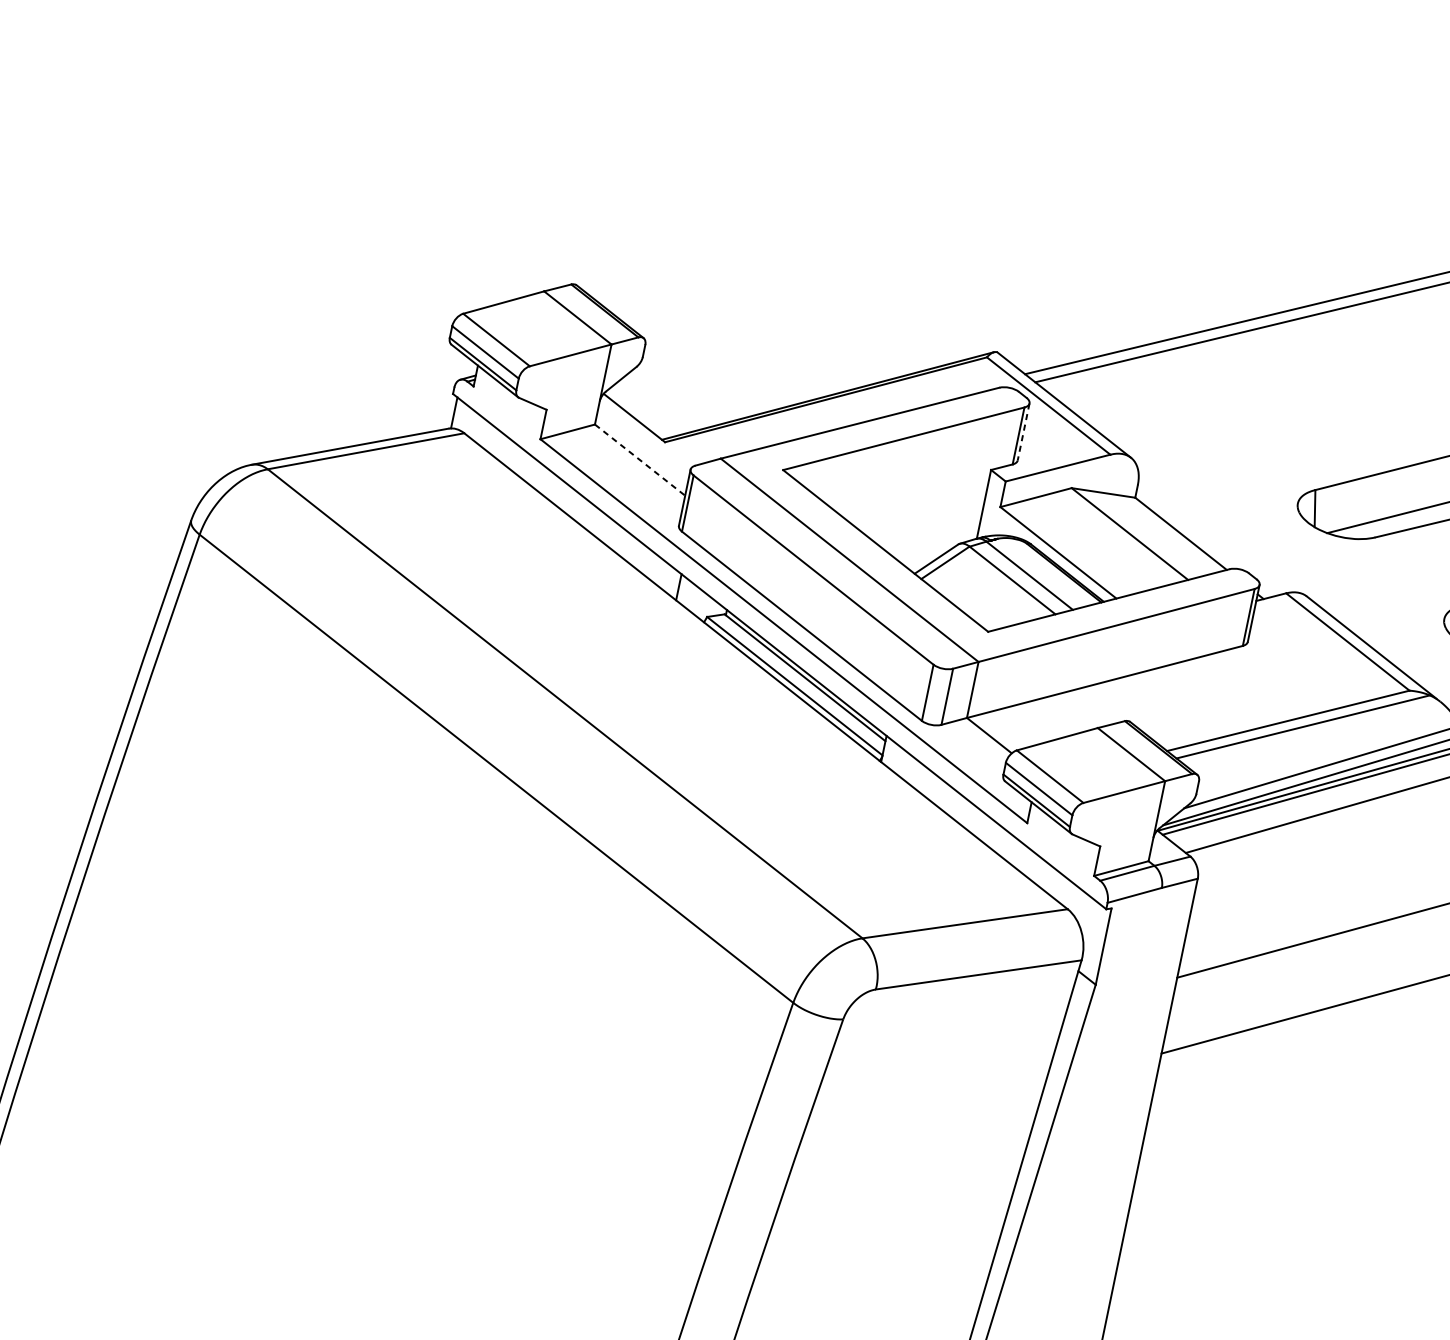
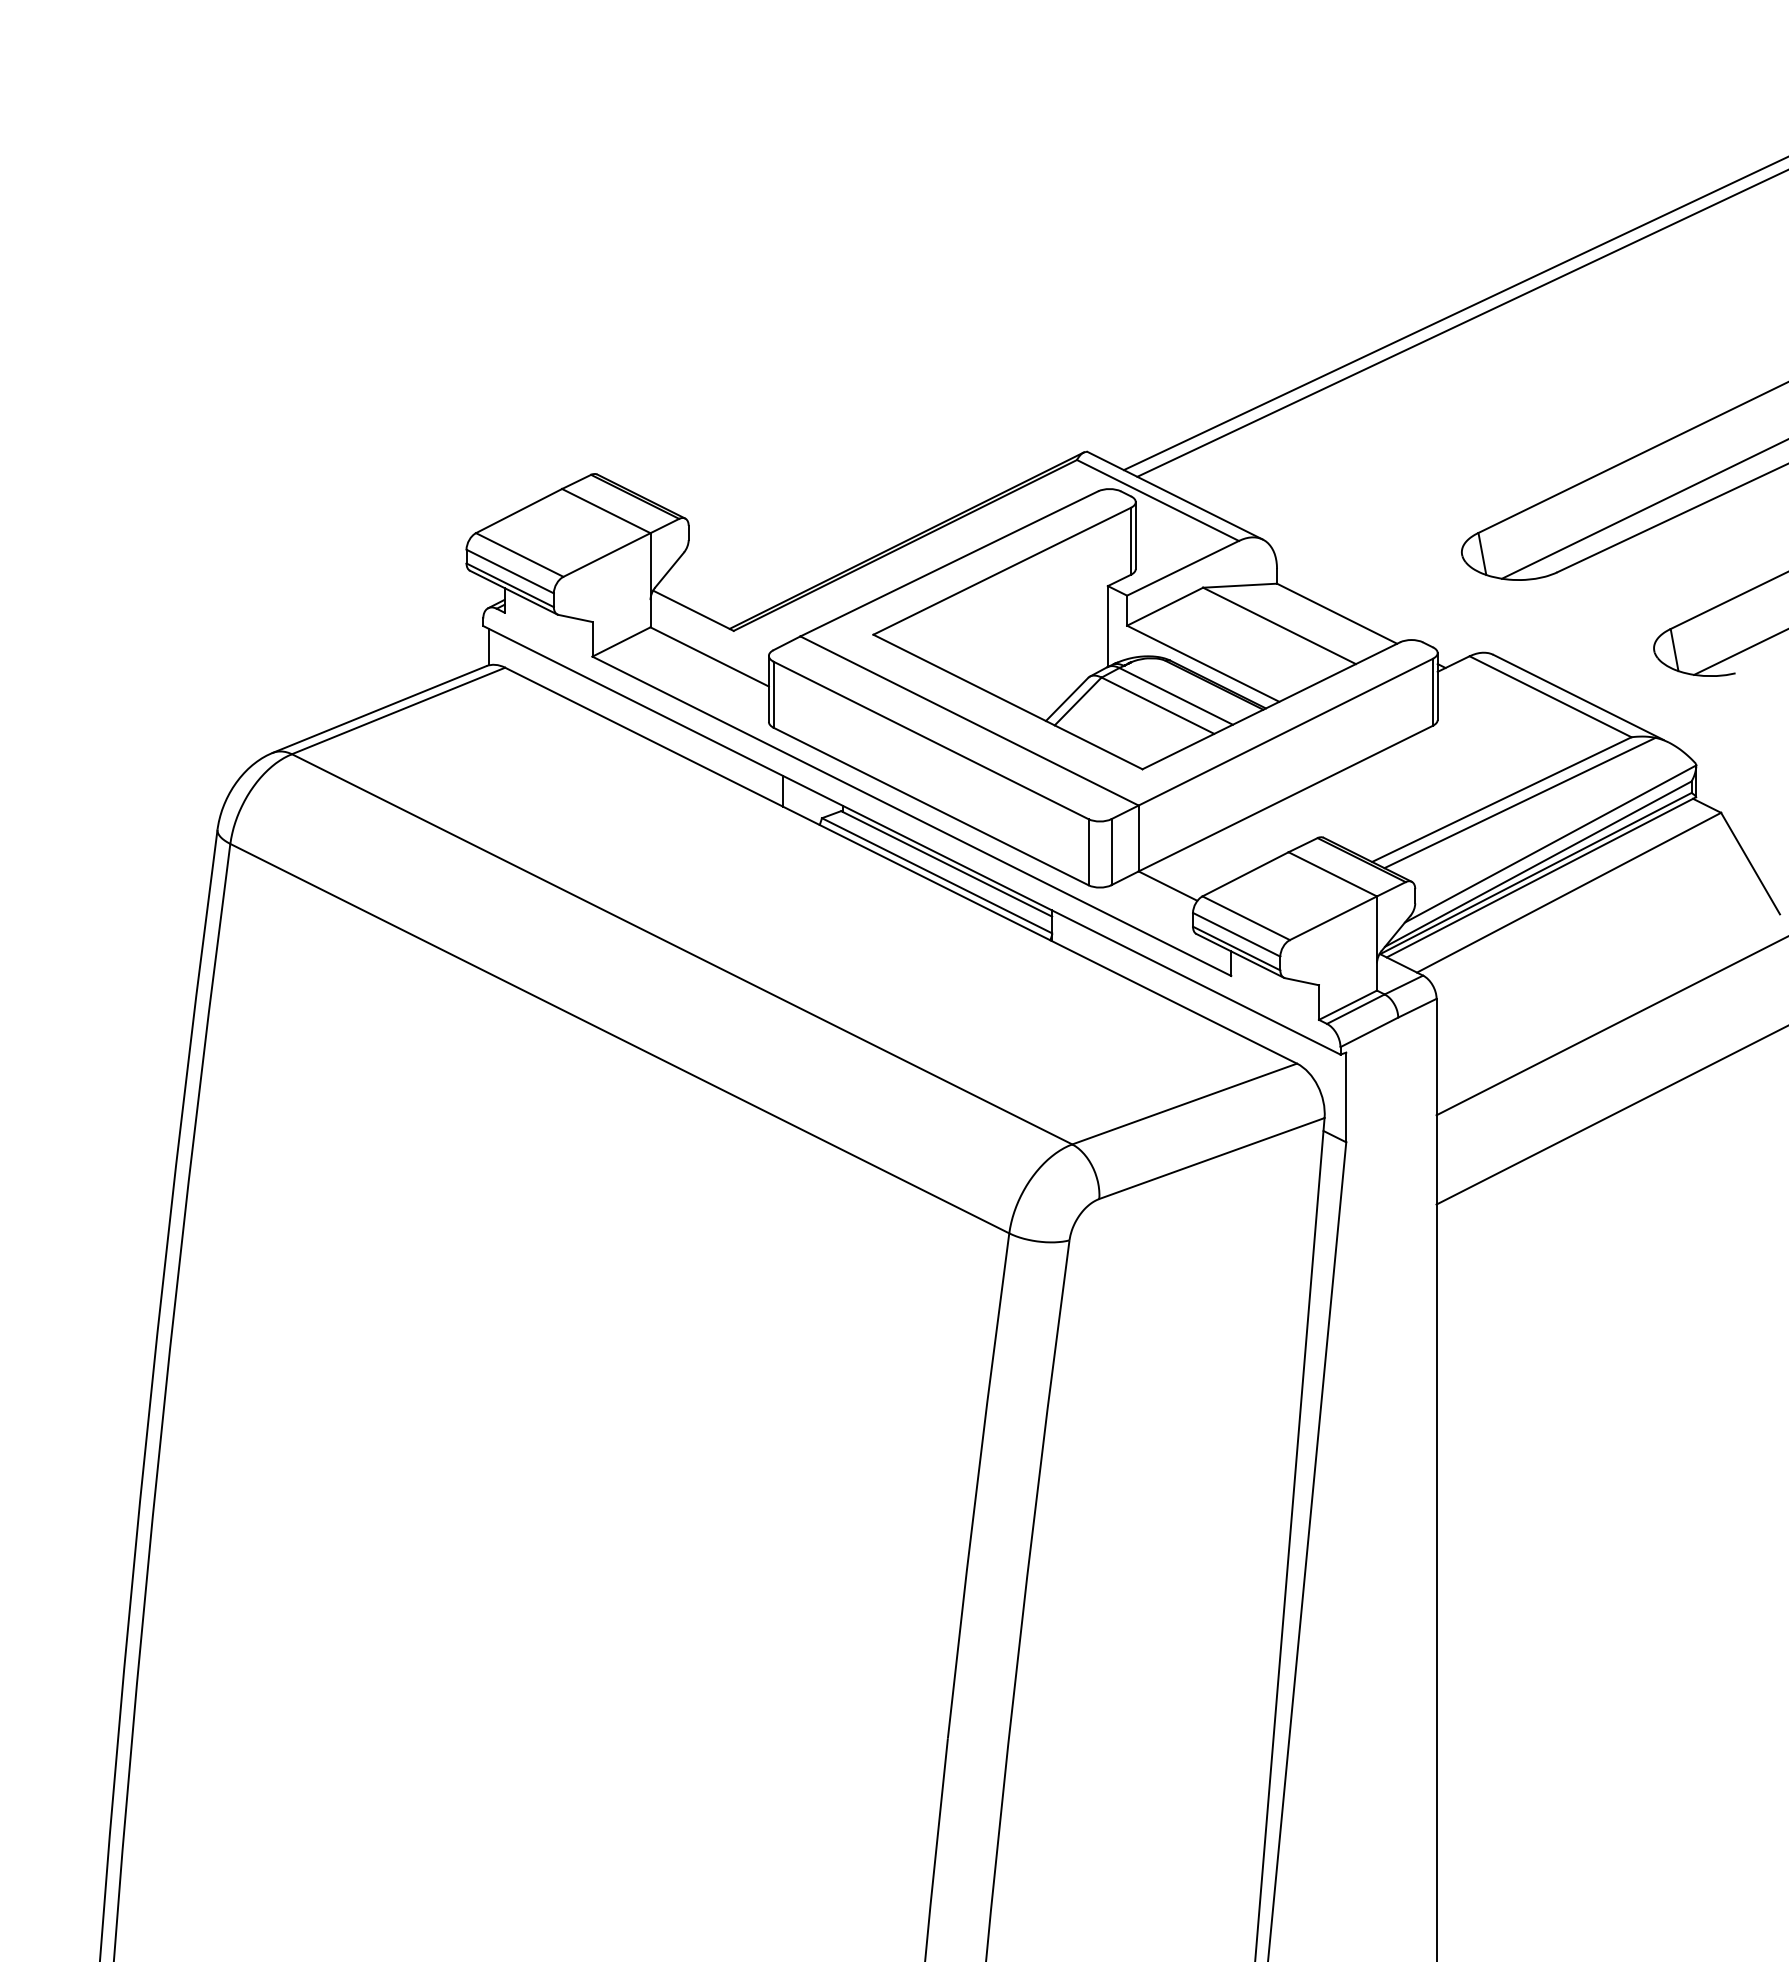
line: (1023, 431) -> (1135, 535), dashed -> solid
line: (640, 460) -> (710, 657), dashed -> solid

